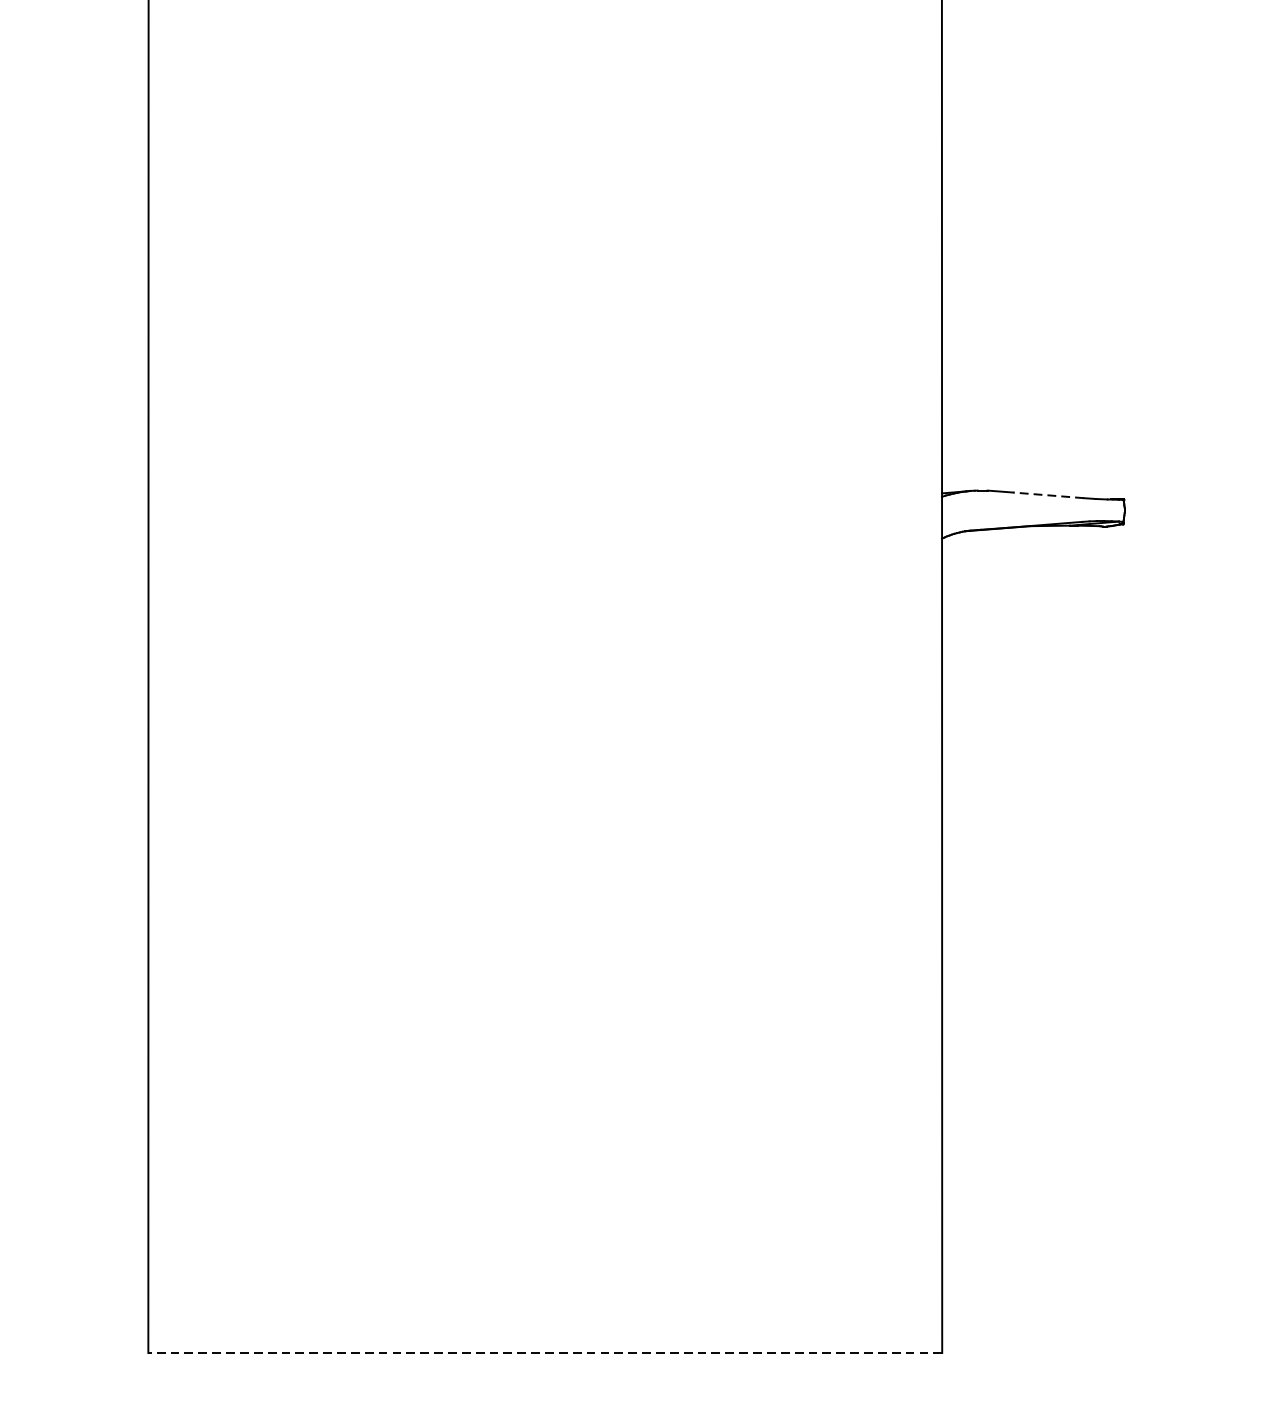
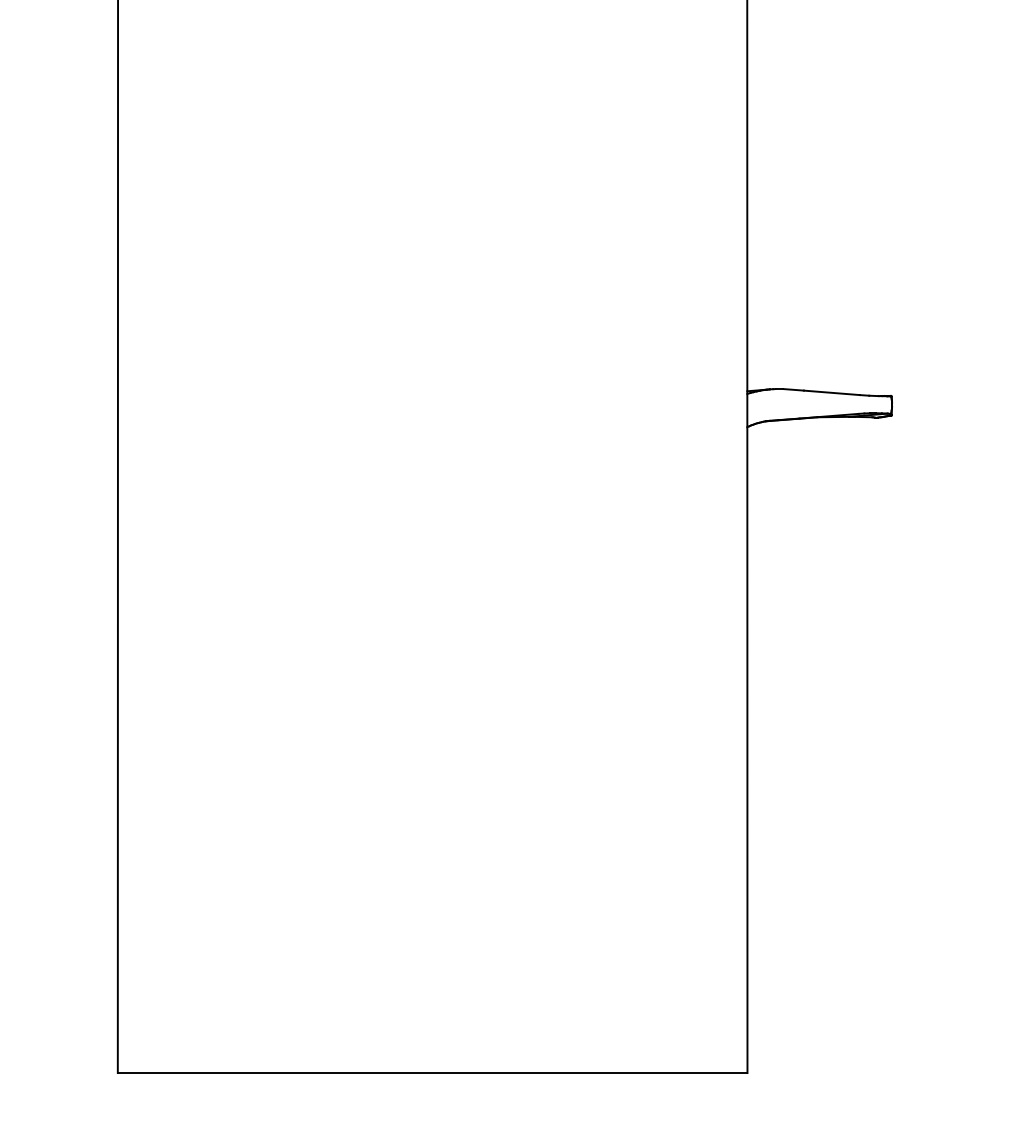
line: (1048, 494) -> (831, 392), dashed -> solid
line: (545, 1353) -> (432, 1073), dashed -> solid

